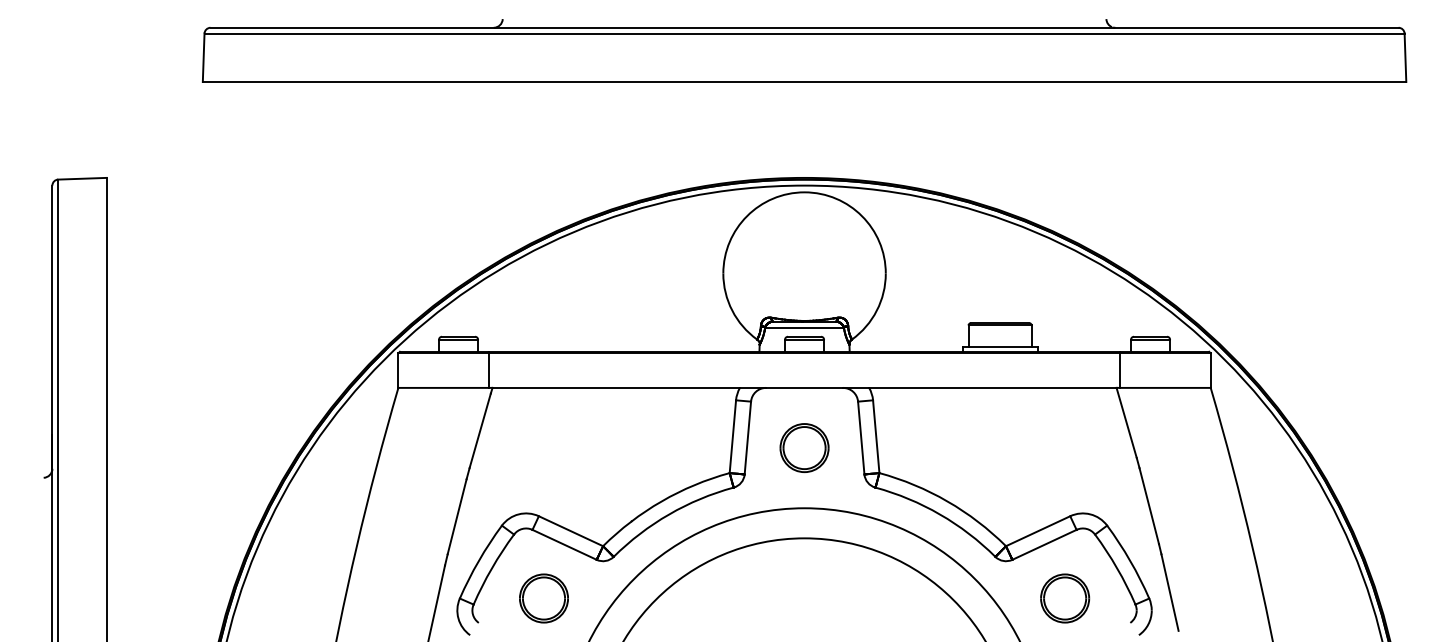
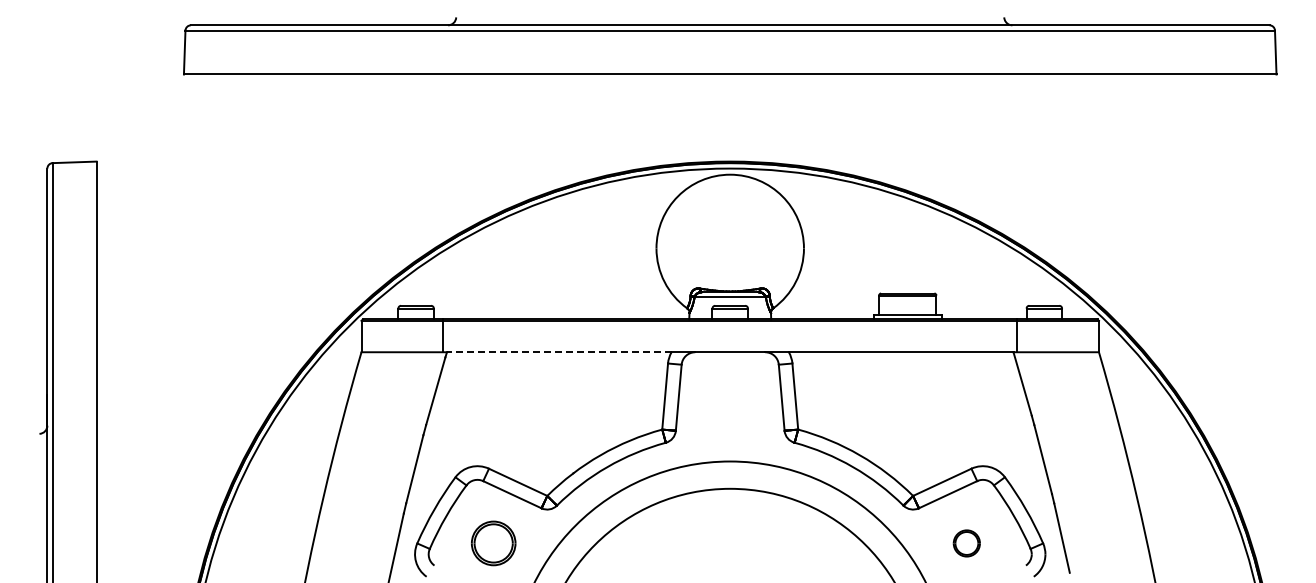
line: (615, 388) -> (558, 352), solid -> dashed
part: (803, 447) -> (729, 406), removed
part: (1064, 598) -> (966, 543), size x0.6

